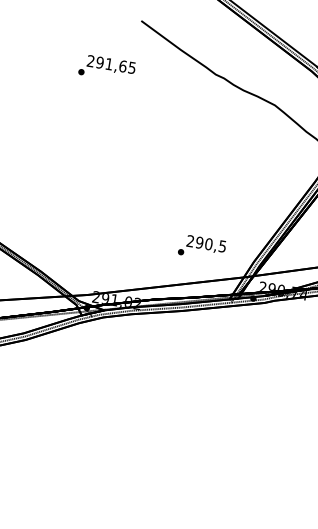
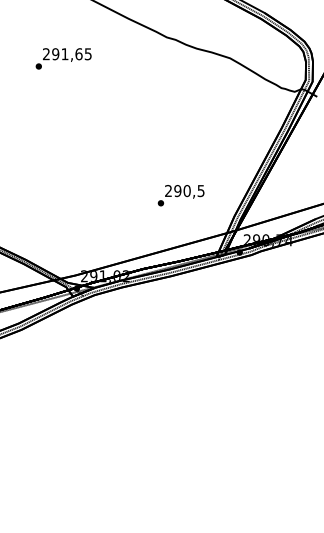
text: (107, 68) -> (63, 58), moved
text: (201, 247) -> (180, 195), moved

